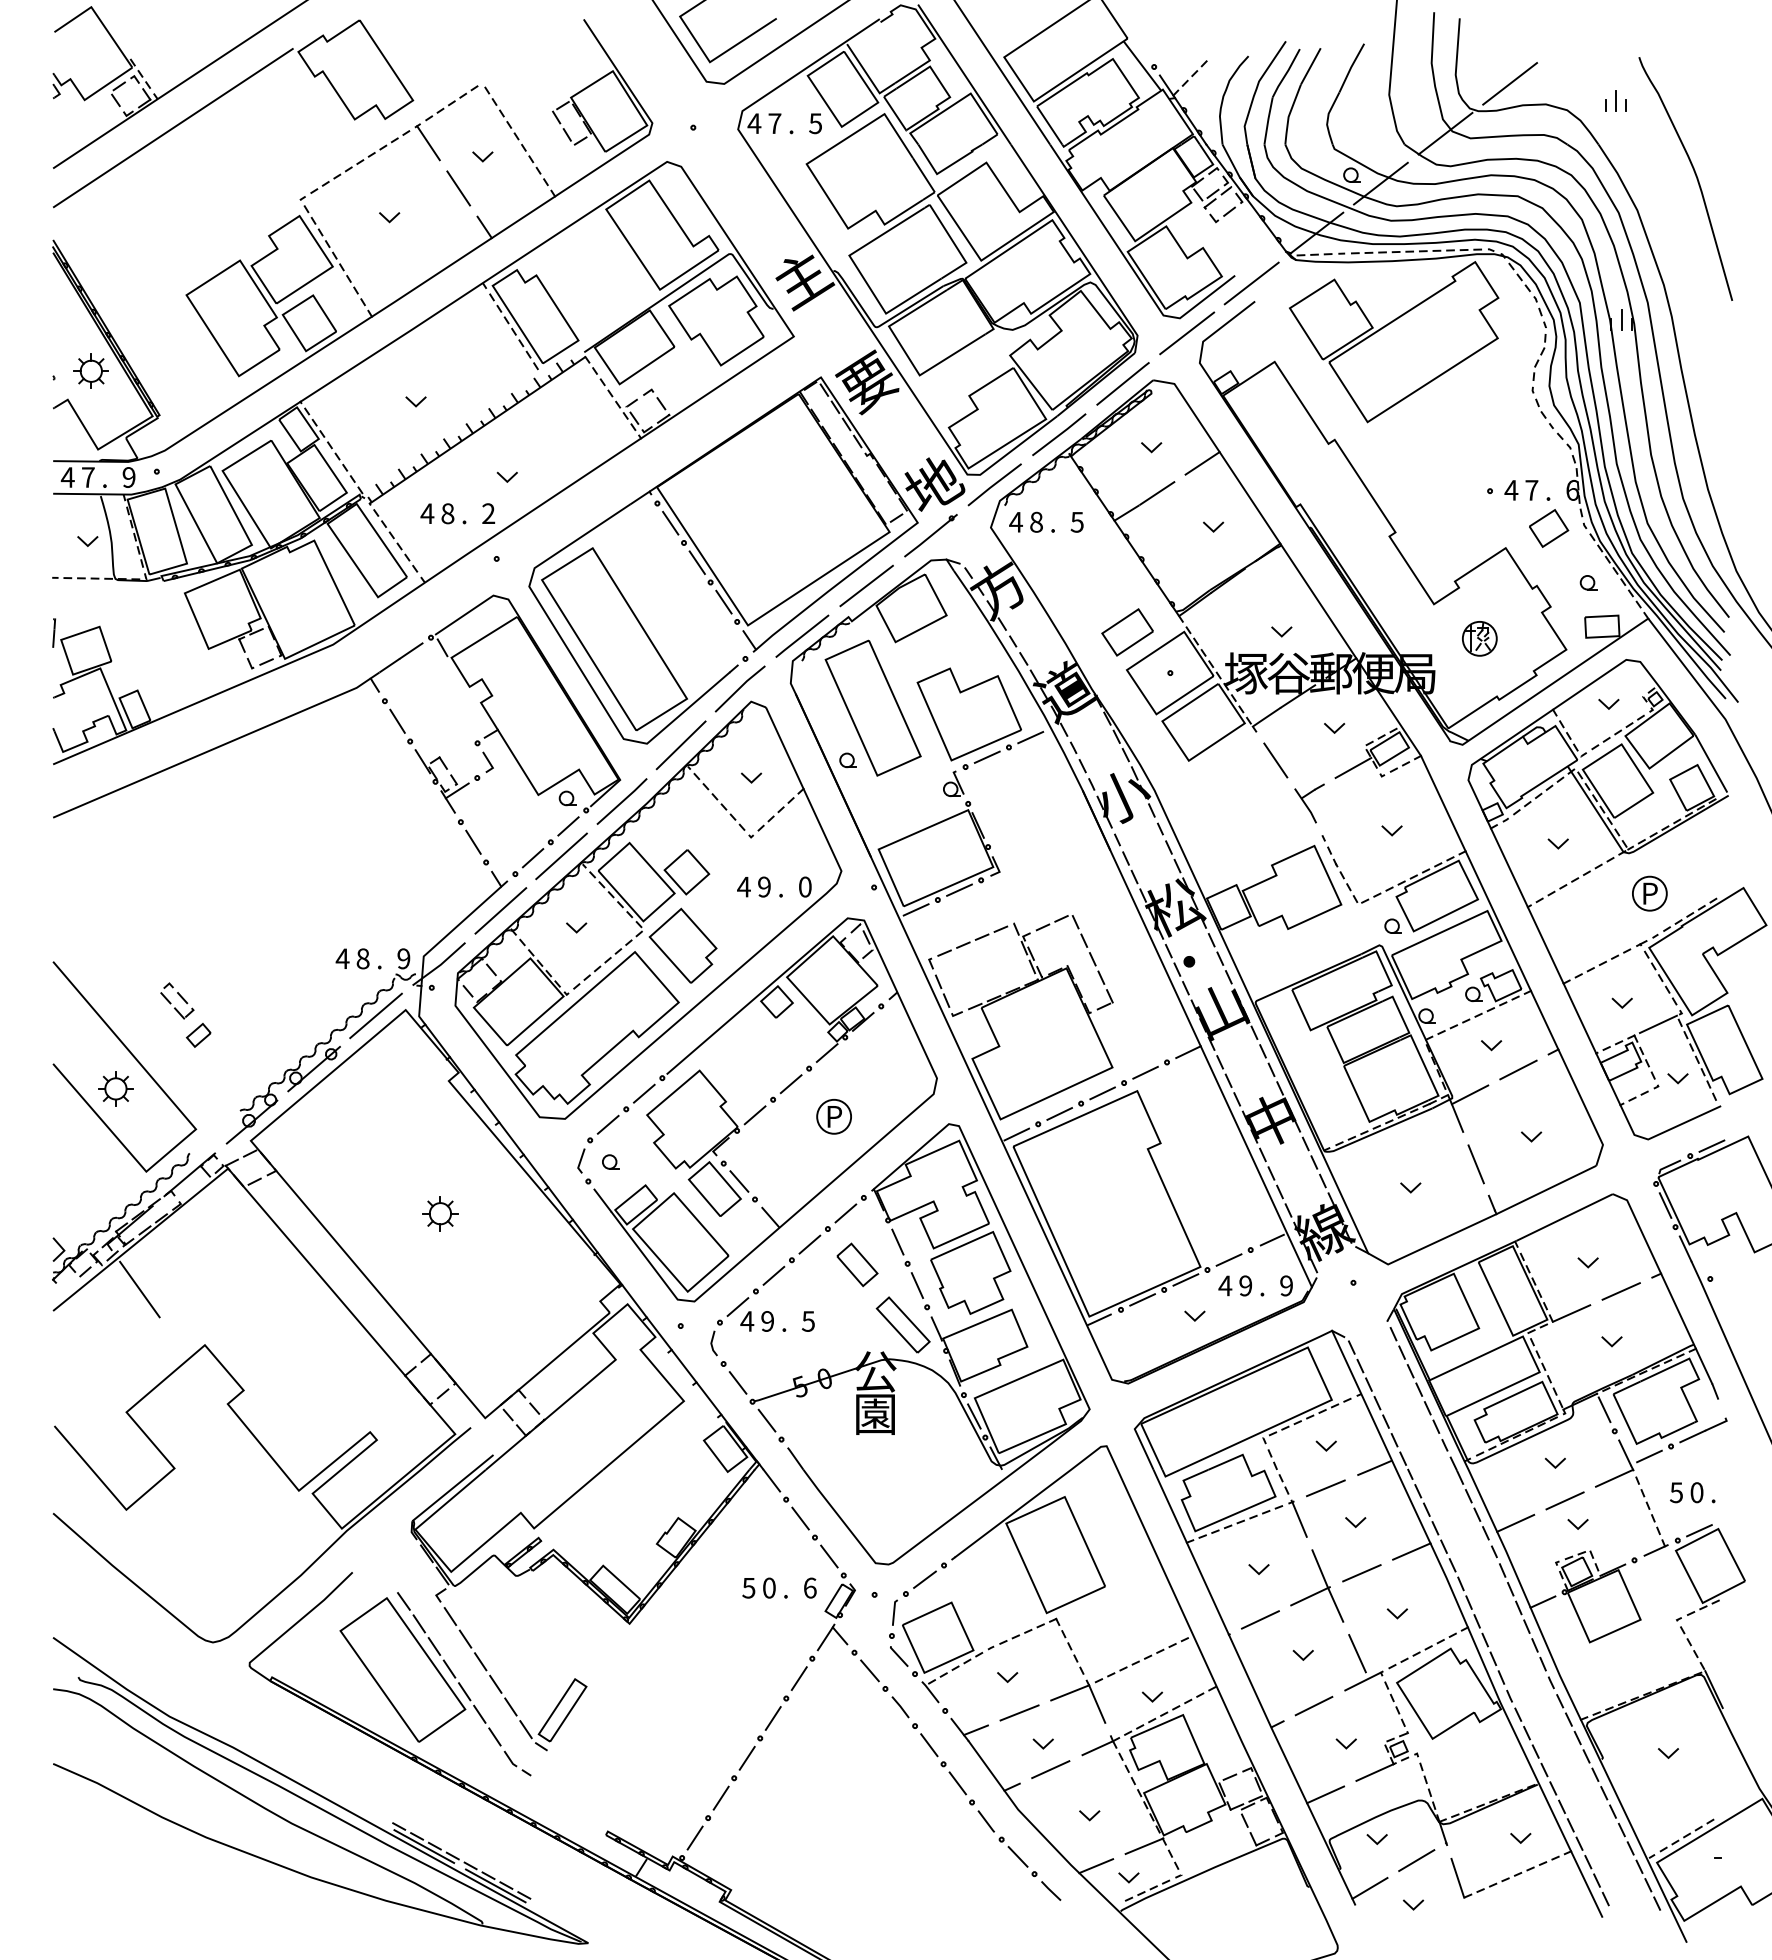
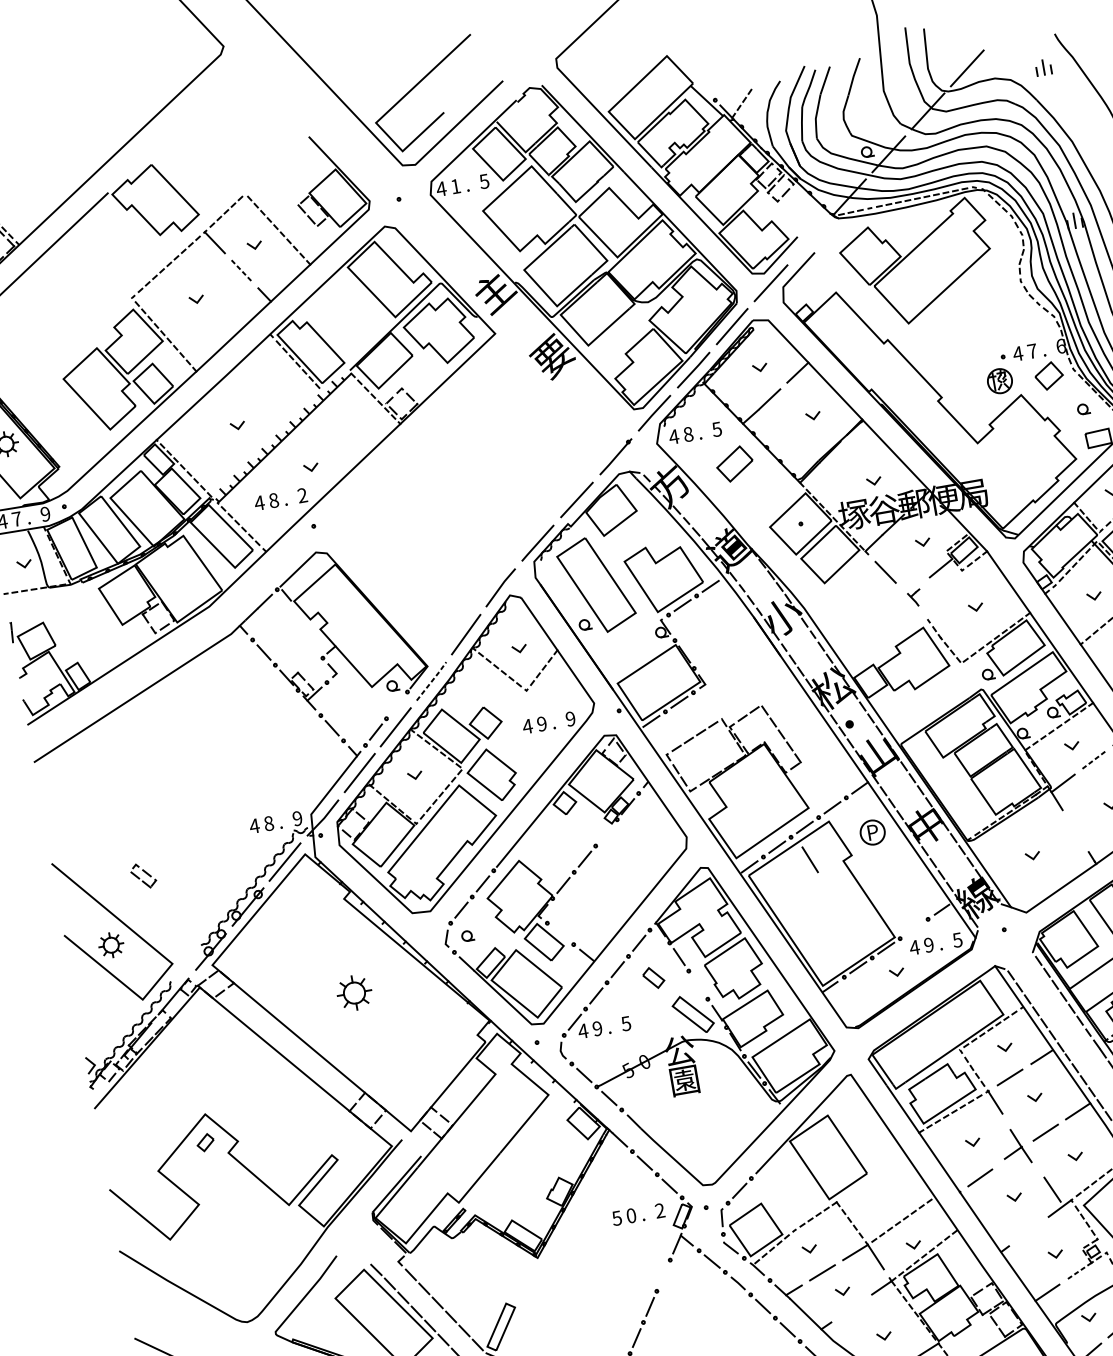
text: (774, 123) -> (455, 186), 7 -> 1
line: (458, 188) -> (241, 270), solid -> dashed
line: (1251, 283) -> (810, 240), removed
part: (746, 560) -> (489, 496), removed
part: (1127, 632) -> (734, 464), moved
part: (1479, 638) -> (999, 380), moved
line: (622, 801) -> (431, 681), solid -> dashed
part: (1309, 803) -> (914, 598), size x0.6
line: (568, 826) -> (396, 705), removed
text: (804, 886) -> (570, 718), 0 -> 9
part: (198, 1035) -> (205, 1142), moved
line: (826, 1052) -> (605, 832), removed
line: (1518, 1069) -> (1094, 759), solid -> dashed
part: (833, 1116) -> (872, 832), moved
line: (1475, 1164) -> (809, 859), moved
line: (739, 1181) -> (560, 933), removed
part: (440, 1213) -> (354, 992), size x1.4
line: (1228, 1259) -> (913, 928), removed
part: (857, 1264) -> (653, 977), size x0.7
line: (917, 1285) -> (698, 985), removed
text: (1286, 1285) -> (957, 939), 9 -> 5
line: (139, 1289) -> (152, 1083), removed
part: (1317, 1585) -> (1016, 1146), size x0.7
text: (809, 1587) -> (659, 1210), 6 -> 2
line: (798, 1678) -> (662, 1275), removed
line: (1313, 1705) -> (1028, 1231), removed
line: (1050, 1769) -> (851, 1308), removed
line: (1374, 1772) -> (1079, 1271), solid -> dashed

